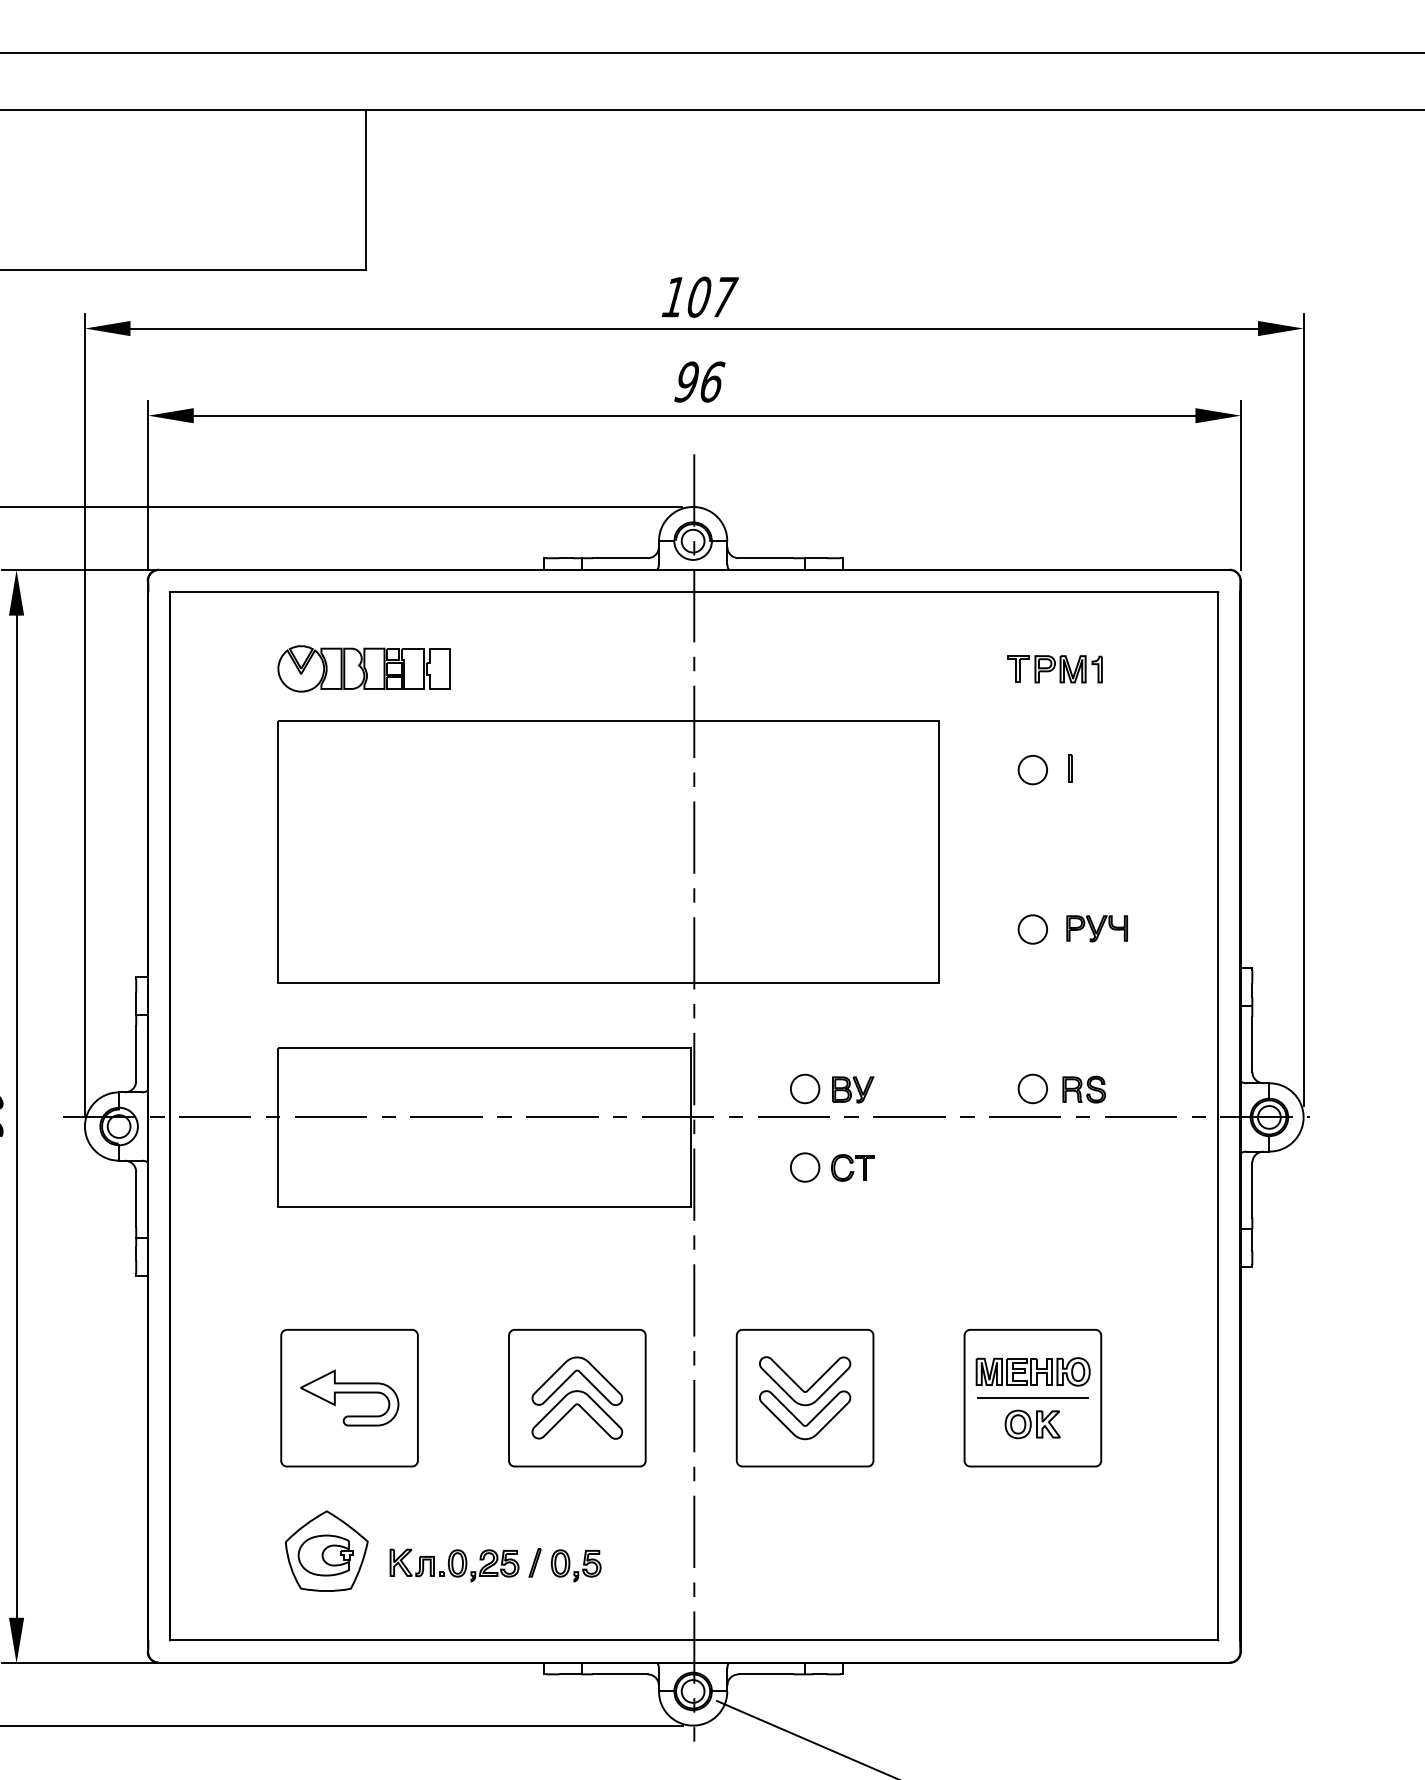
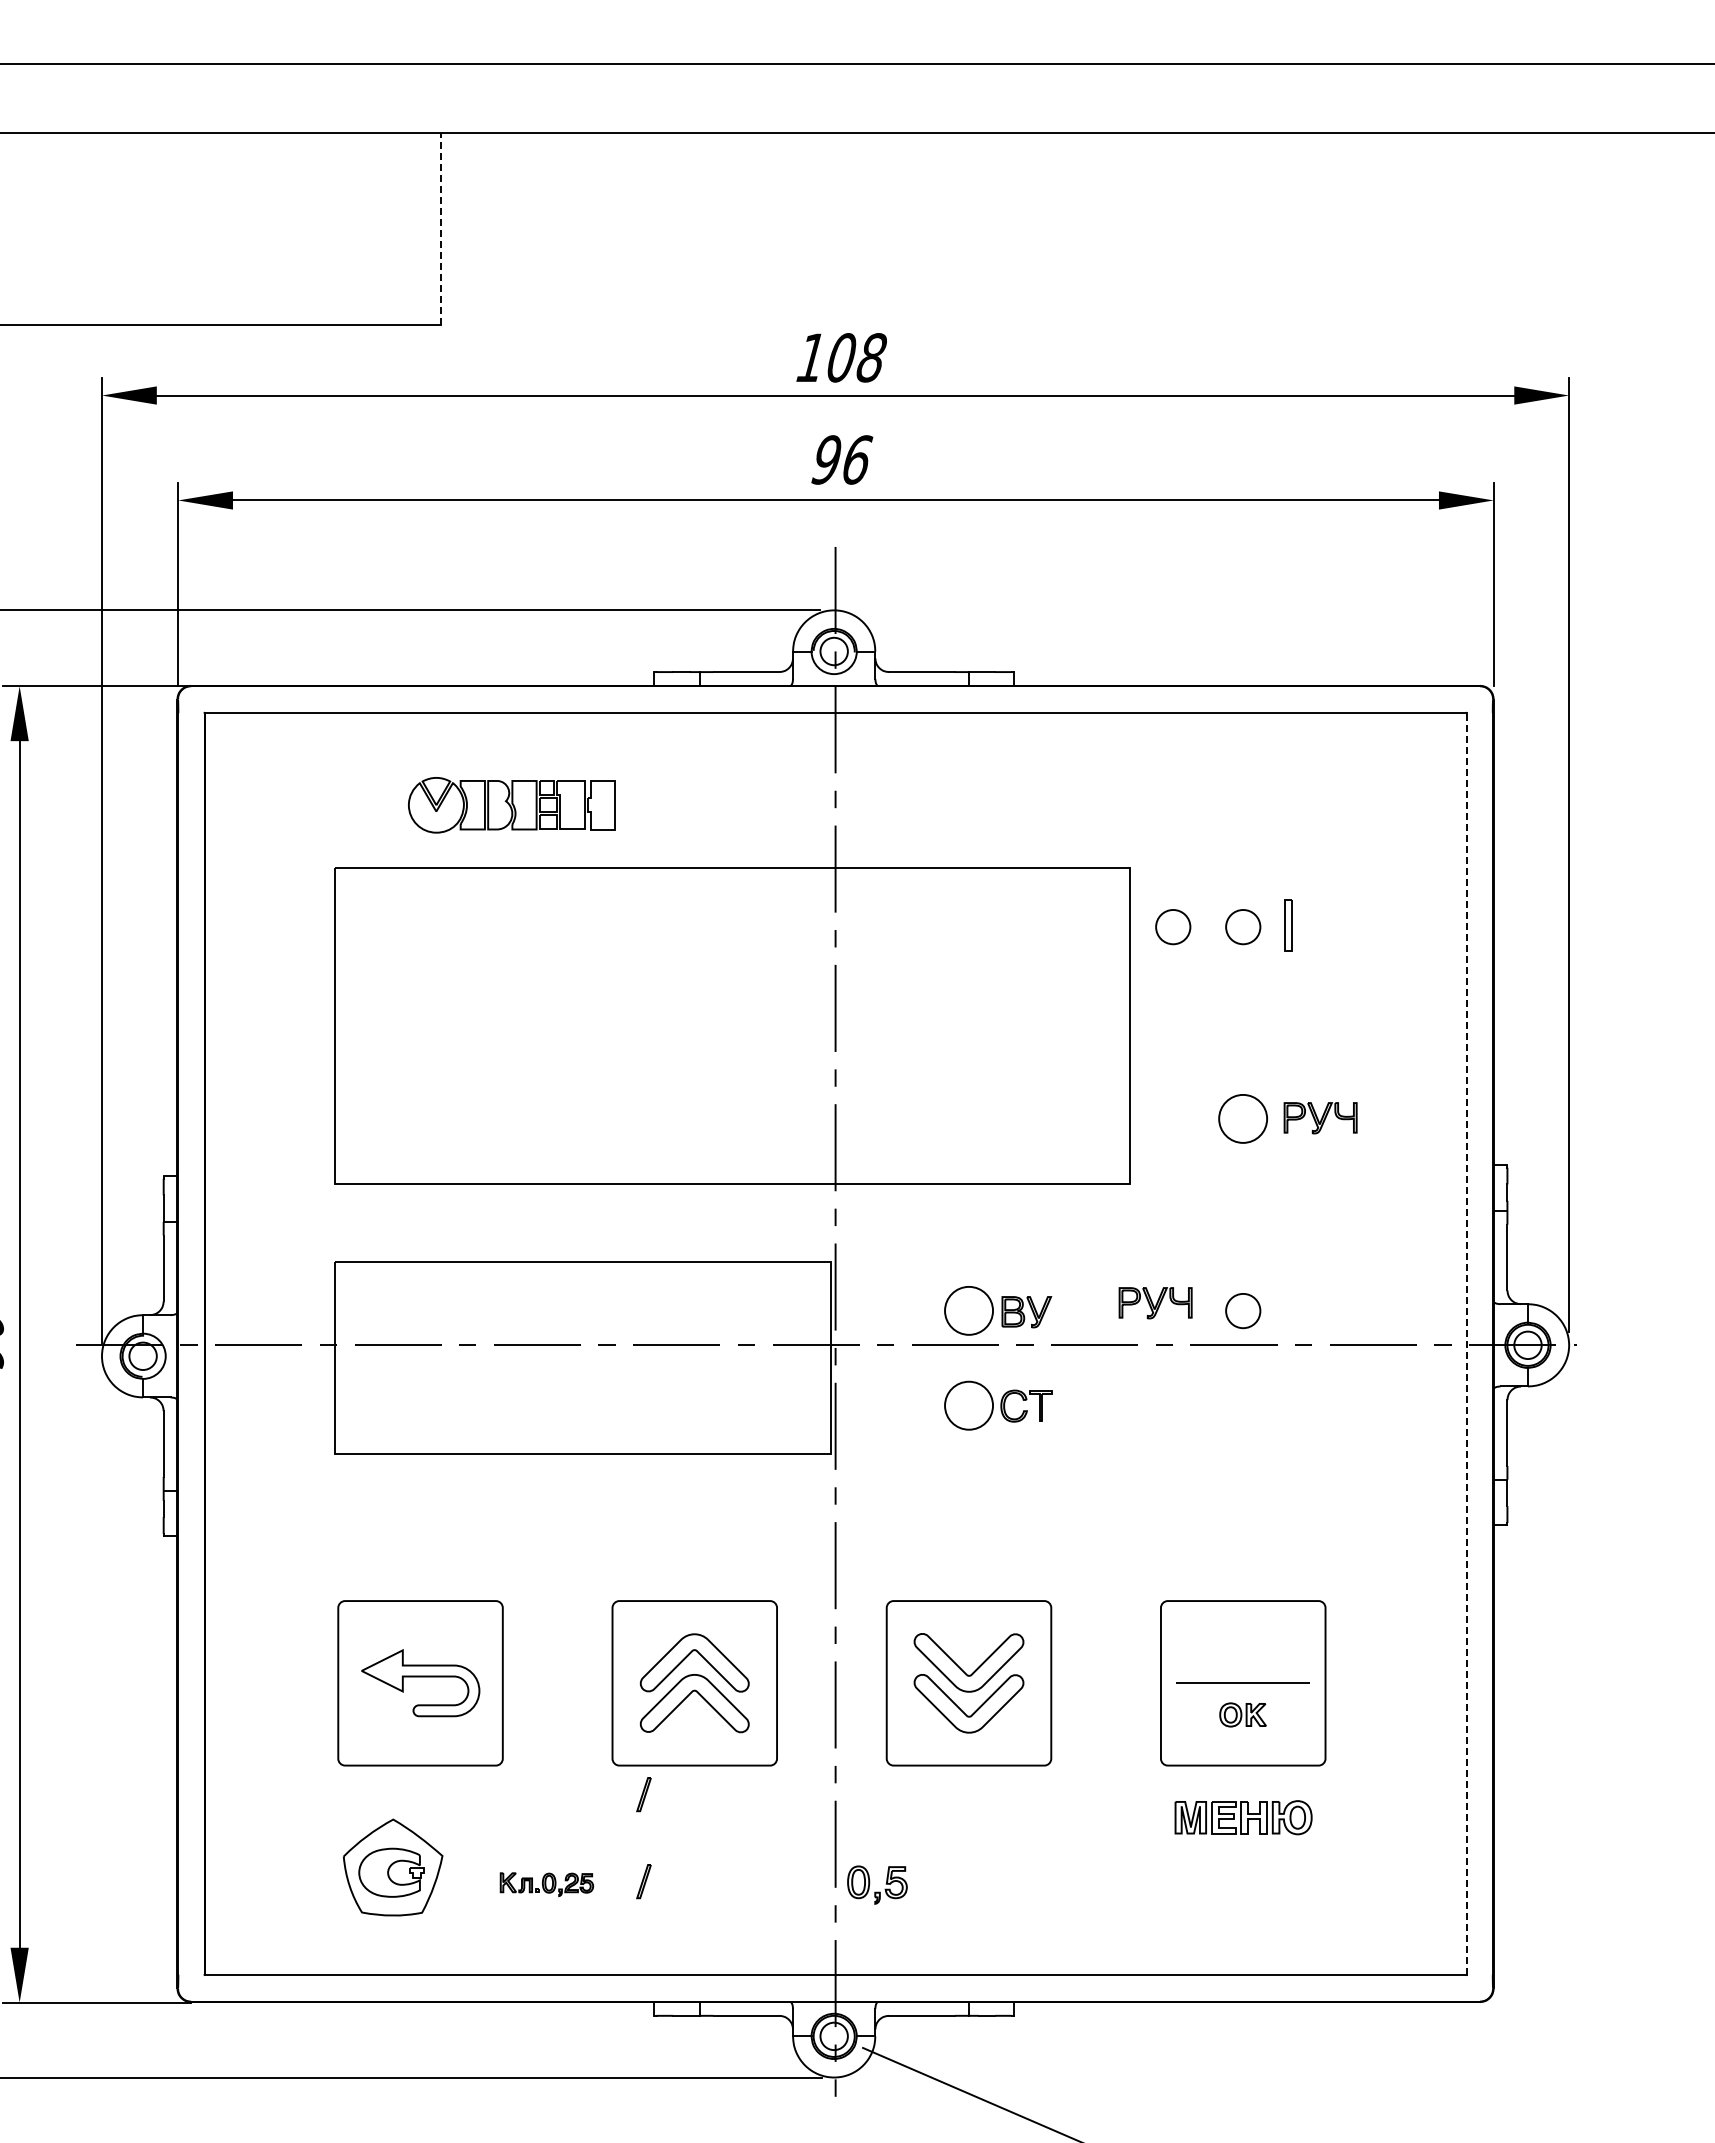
line: (366, 189) -> (440, 228), solid -> dashed
text: (724, 296) -> (872, 357), 107 -> 108
part: (363, 669) -> (511, 805), moved
part: (1054, 669) -> (1269, 805), removed
part: (1070, 767) -> (1288, 924), size x1.6
part: (974, 770) -> (1173, 927), added
part: (1033, 929) -> (1243, 1119), size x1.4
part: (960, 1082) -> (1155, 1303), added
part: (804, 1089) -> (968, 1311), size x1.4
part: (1084, 1089) -> (1305, 1311), removed
line: (1218, 1115) -> (1466, 1343), solid -> dashed
part: (804, 1167) -> (968, 1405), size x1.4
part: (1033, 1371) -> (1243, 1817), moved
part: (1032, 1424) -> (1242, 1714), size x0.7
part: (534, 1490) -> (643, 1794), added
part: (454, 1565) -> (546, 1884), size x0.6
part: (570, 1565) -> (870, 1884), moved

